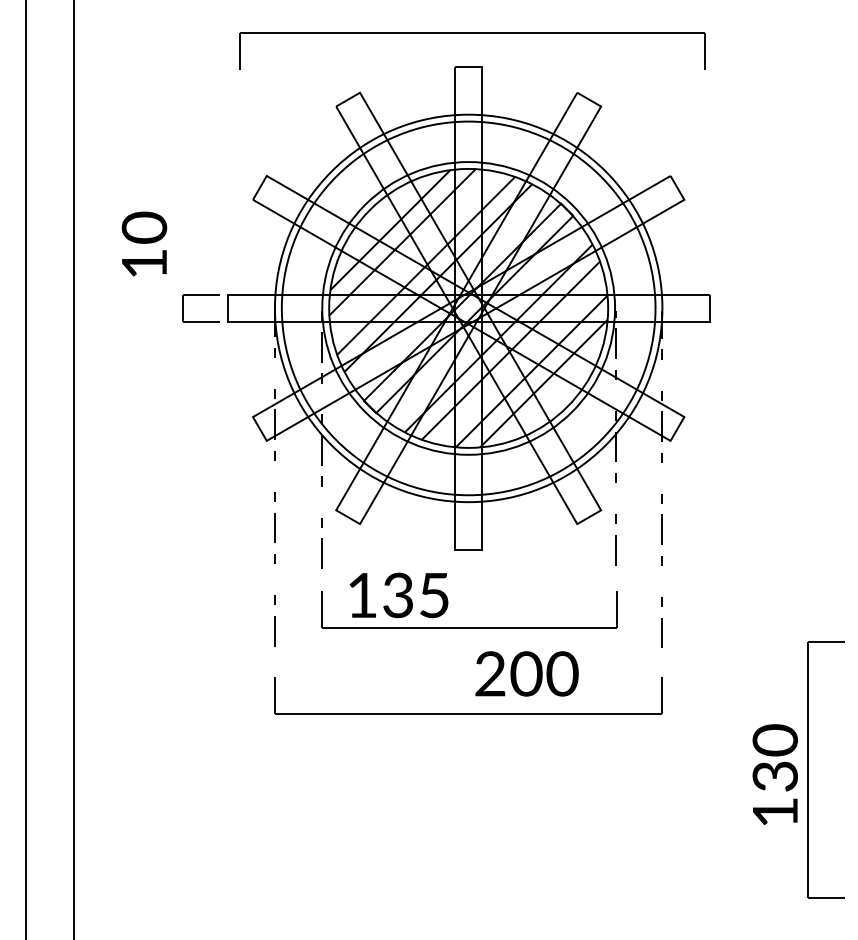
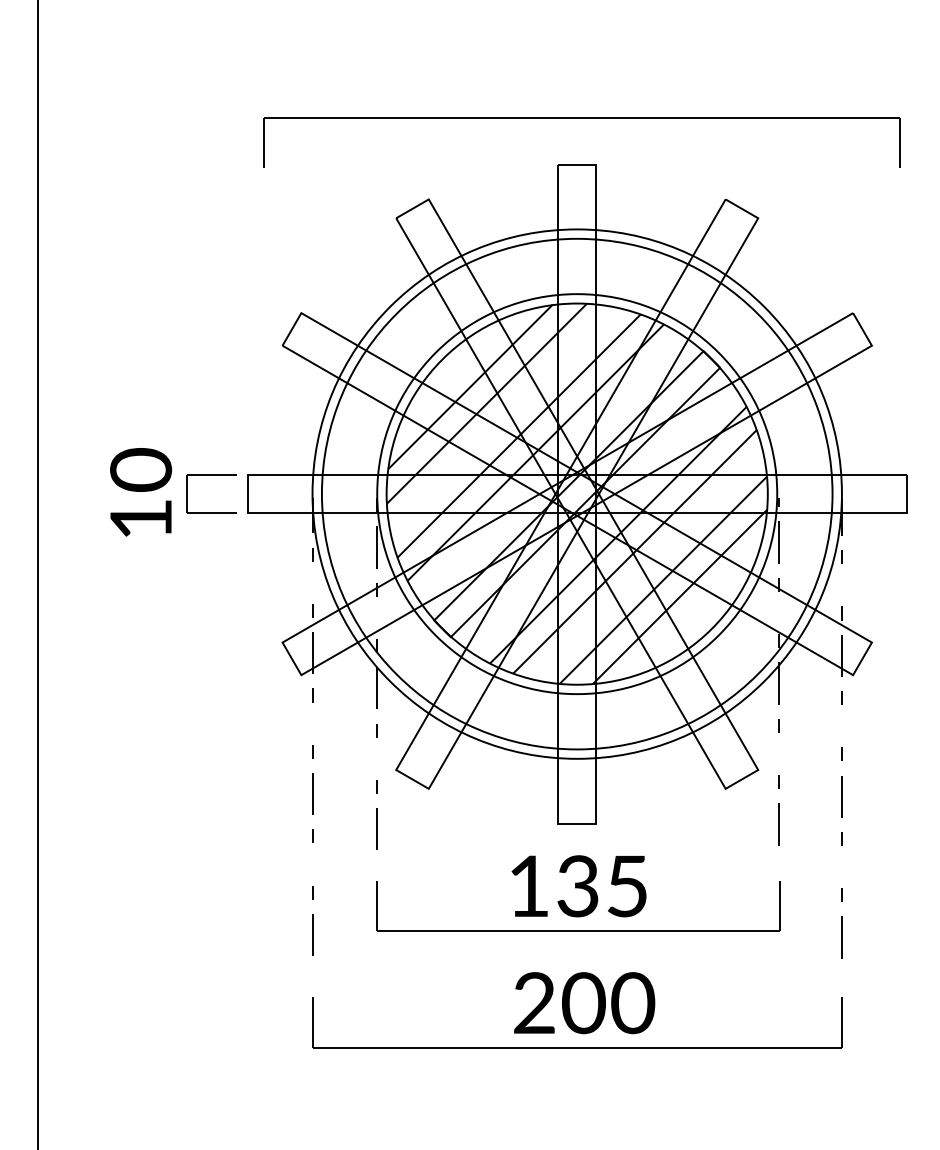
text: (144, 243) -> (141, 491), moved
text: (398, 595) -> (578, 886), moved
text: (526, 673) -> (583, 1002), moved

